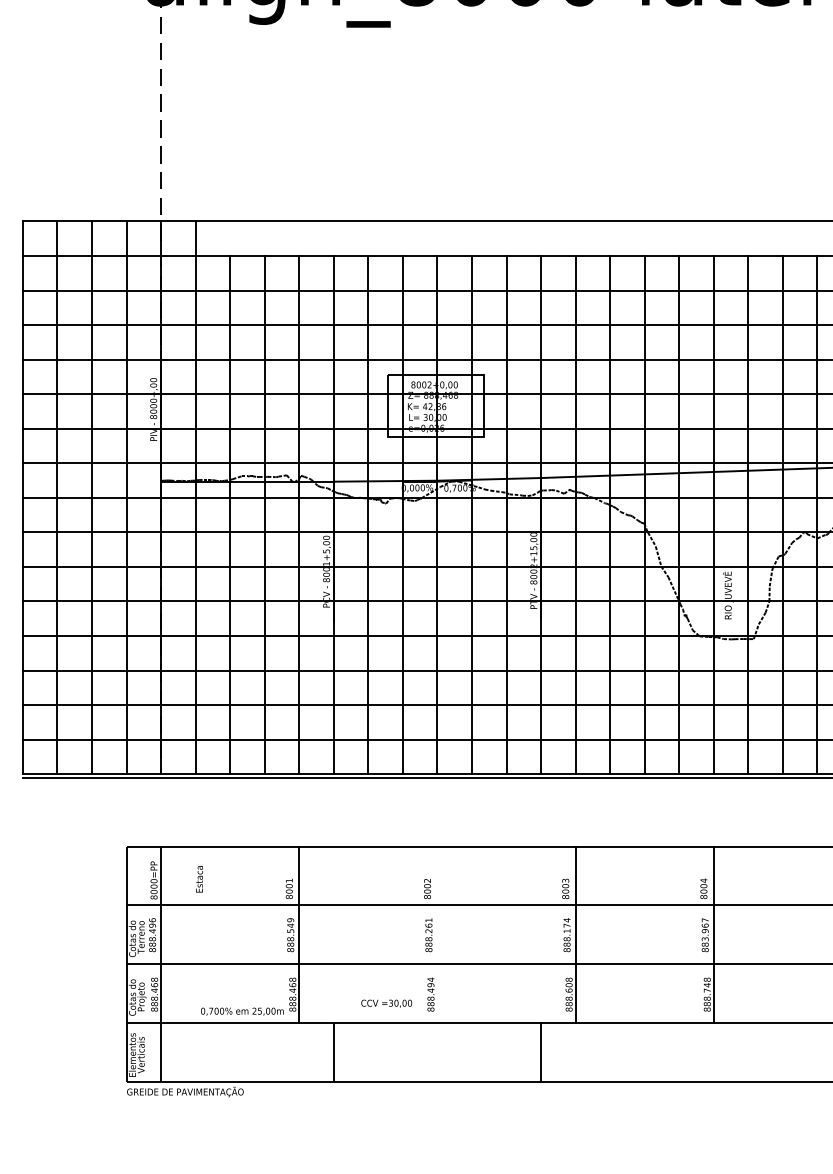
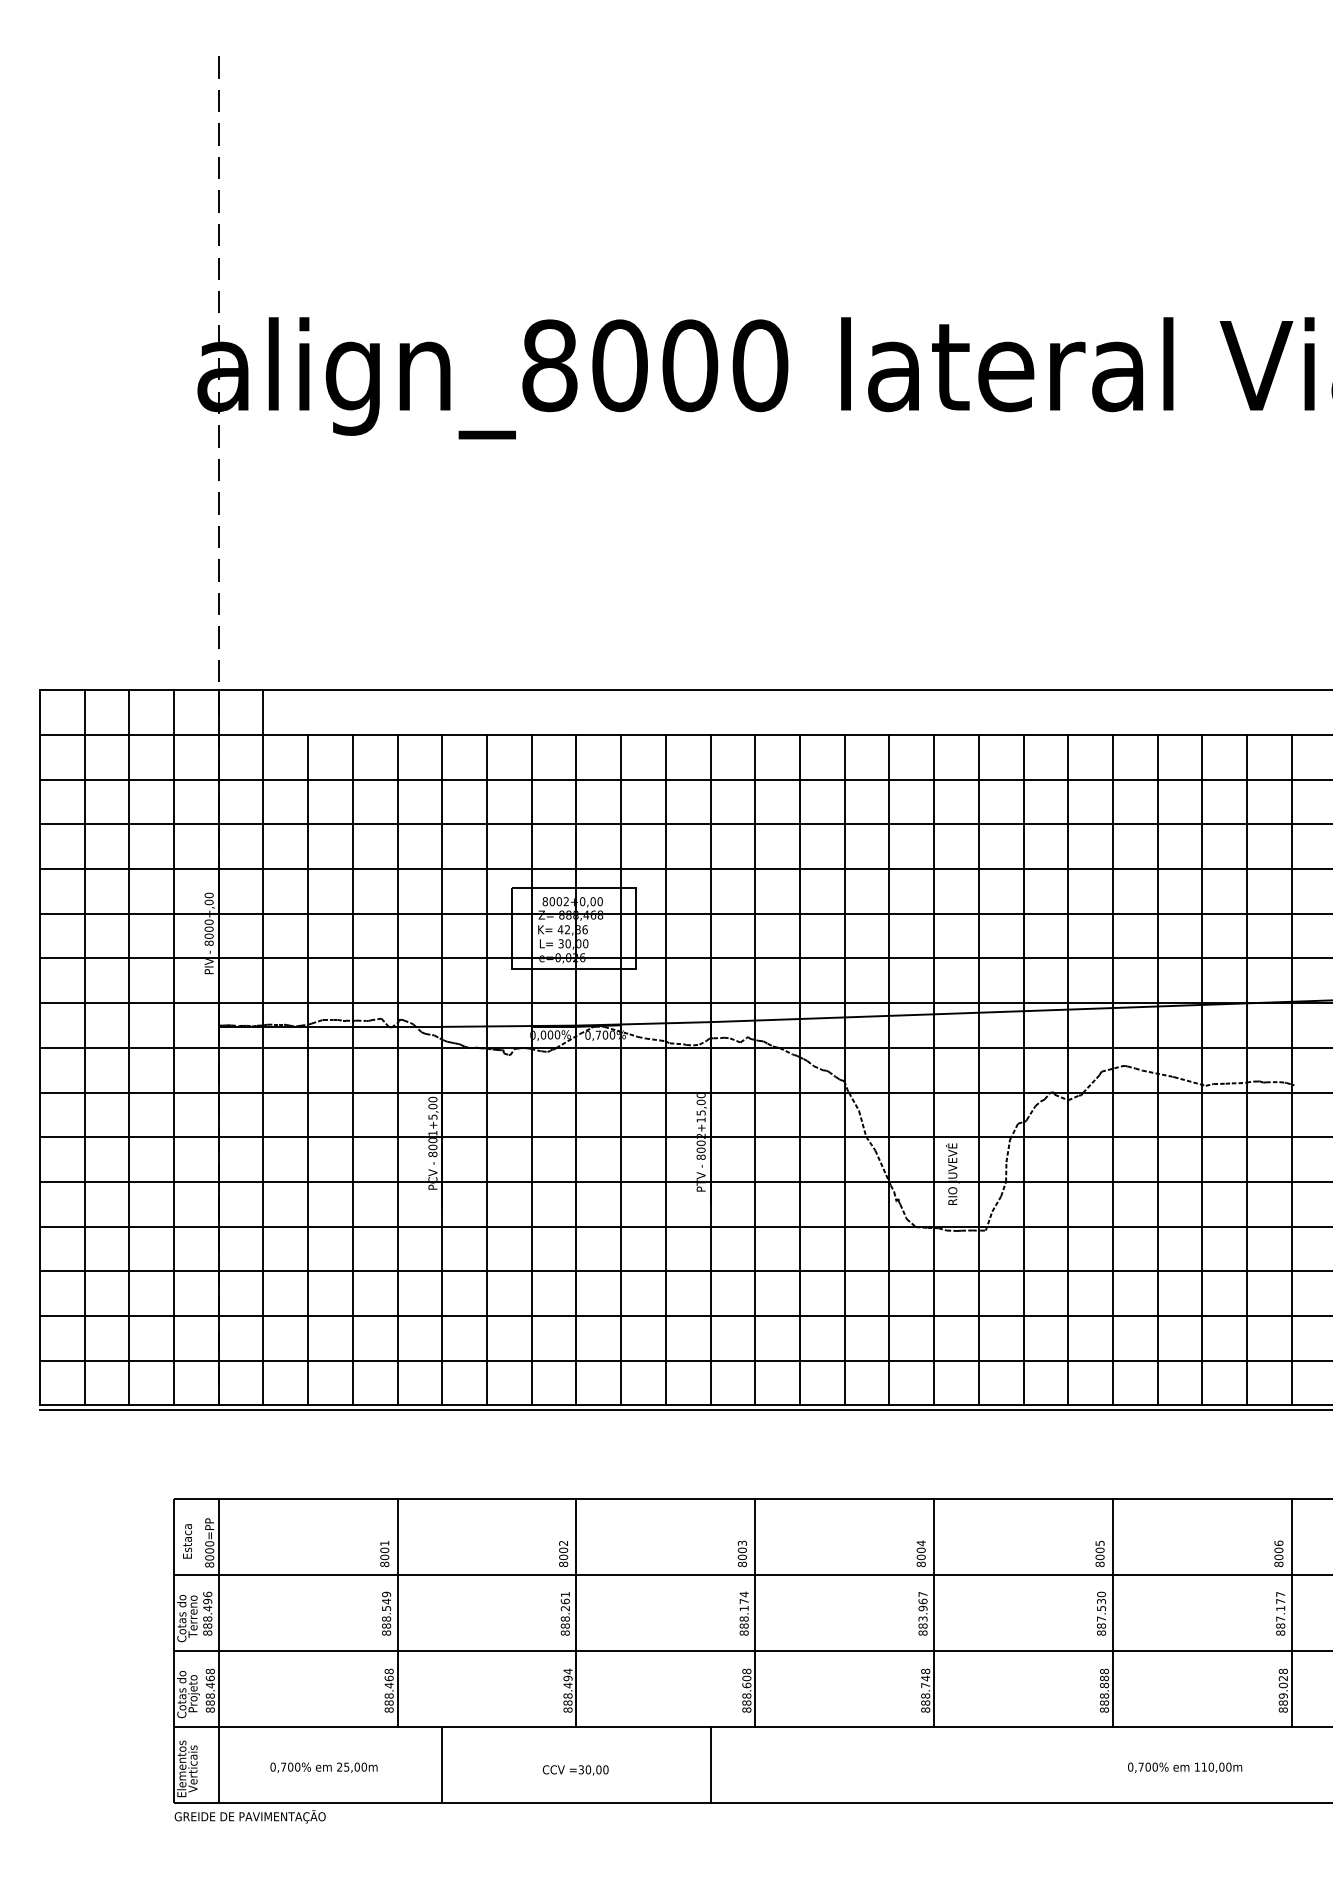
text: (199, 879) -> (187, 1541), moved
line: (437, 934) -> (576, 1613), added
text: (386, 1003) -> (575, 1770), moved
text: (242, 1011) -> (323, 1767), moved

